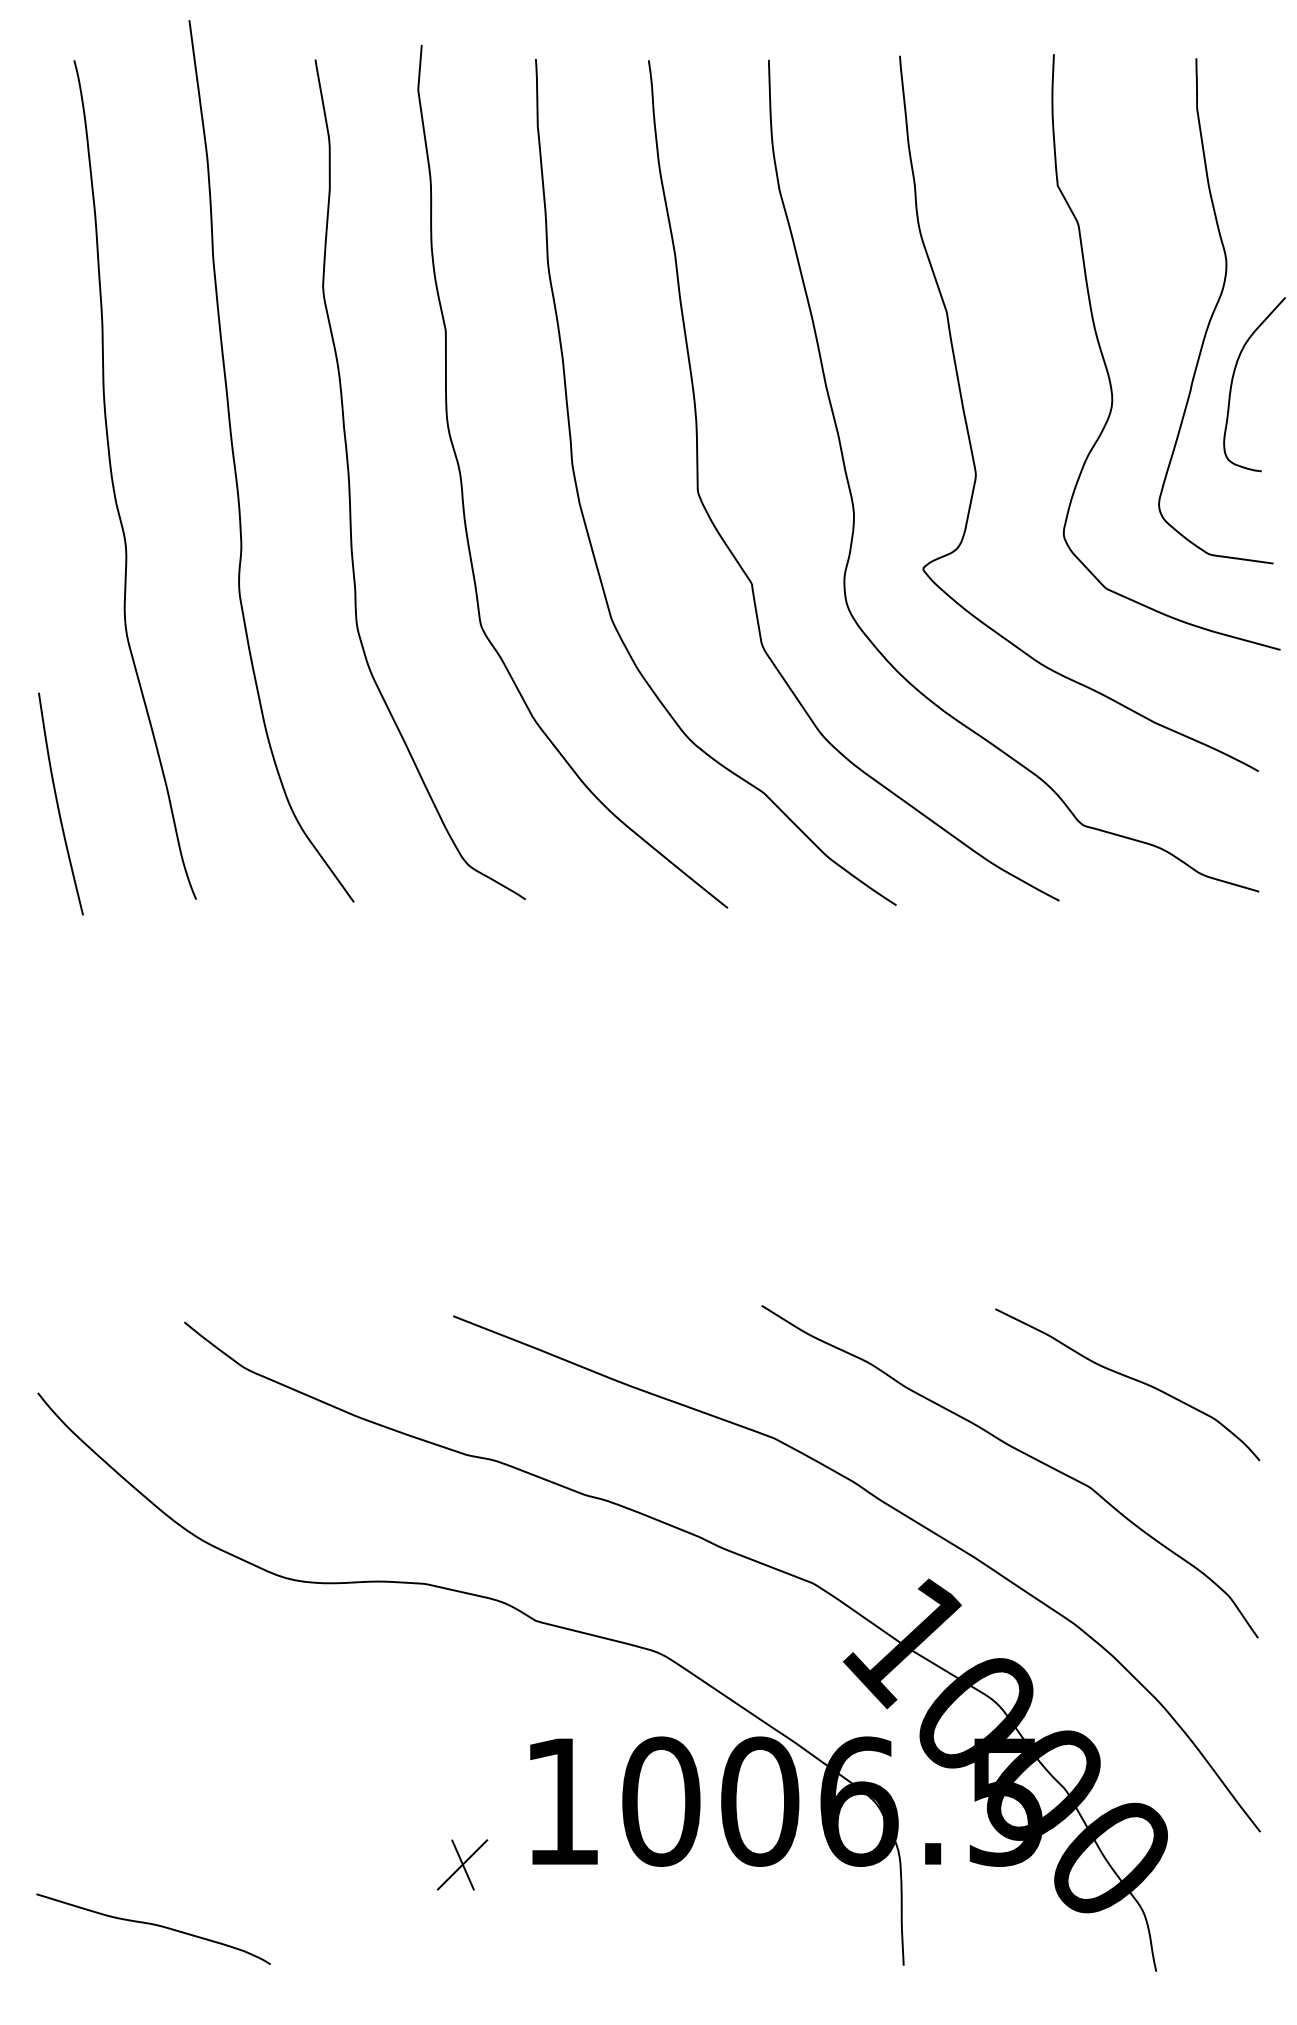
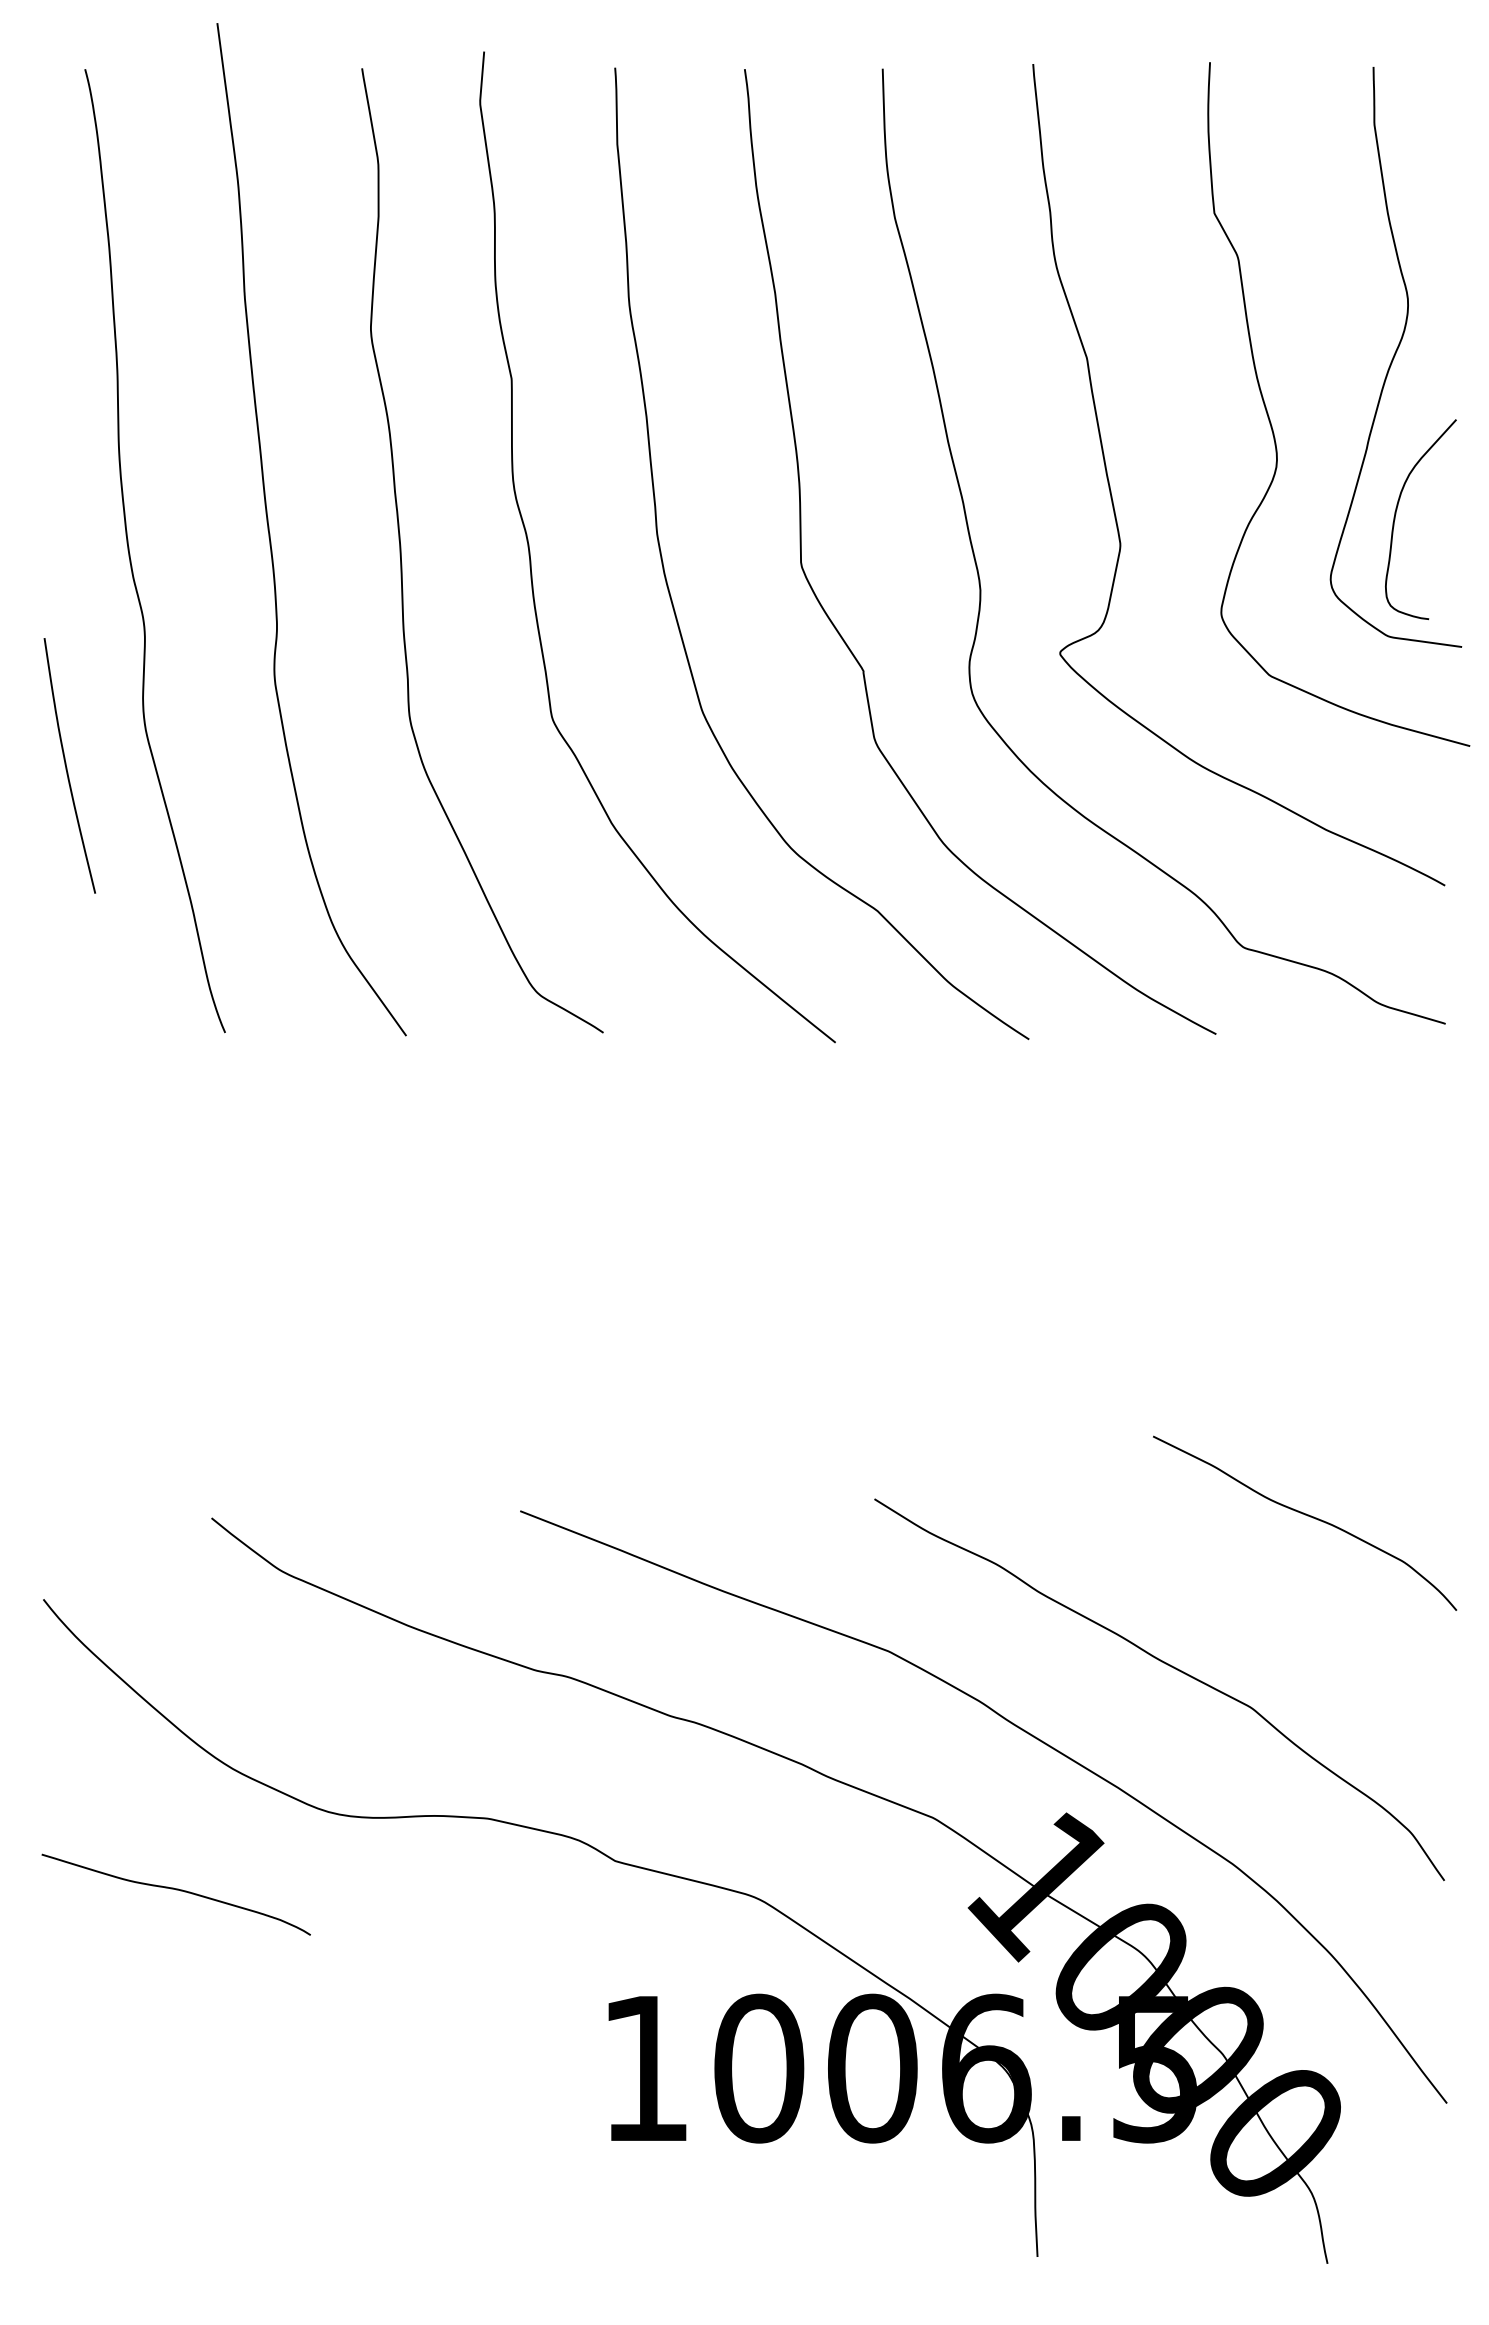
curve: (1233, 380) -> (1396, 514), moved
curve: (58, 803) -> (67, 765), moved
curve: (1128, 1378) -> (1305, 1516), moved
part: (462, 1864) -> (530, 2140), removed
curve: (153, 1925) -> (176, 1890), moved

